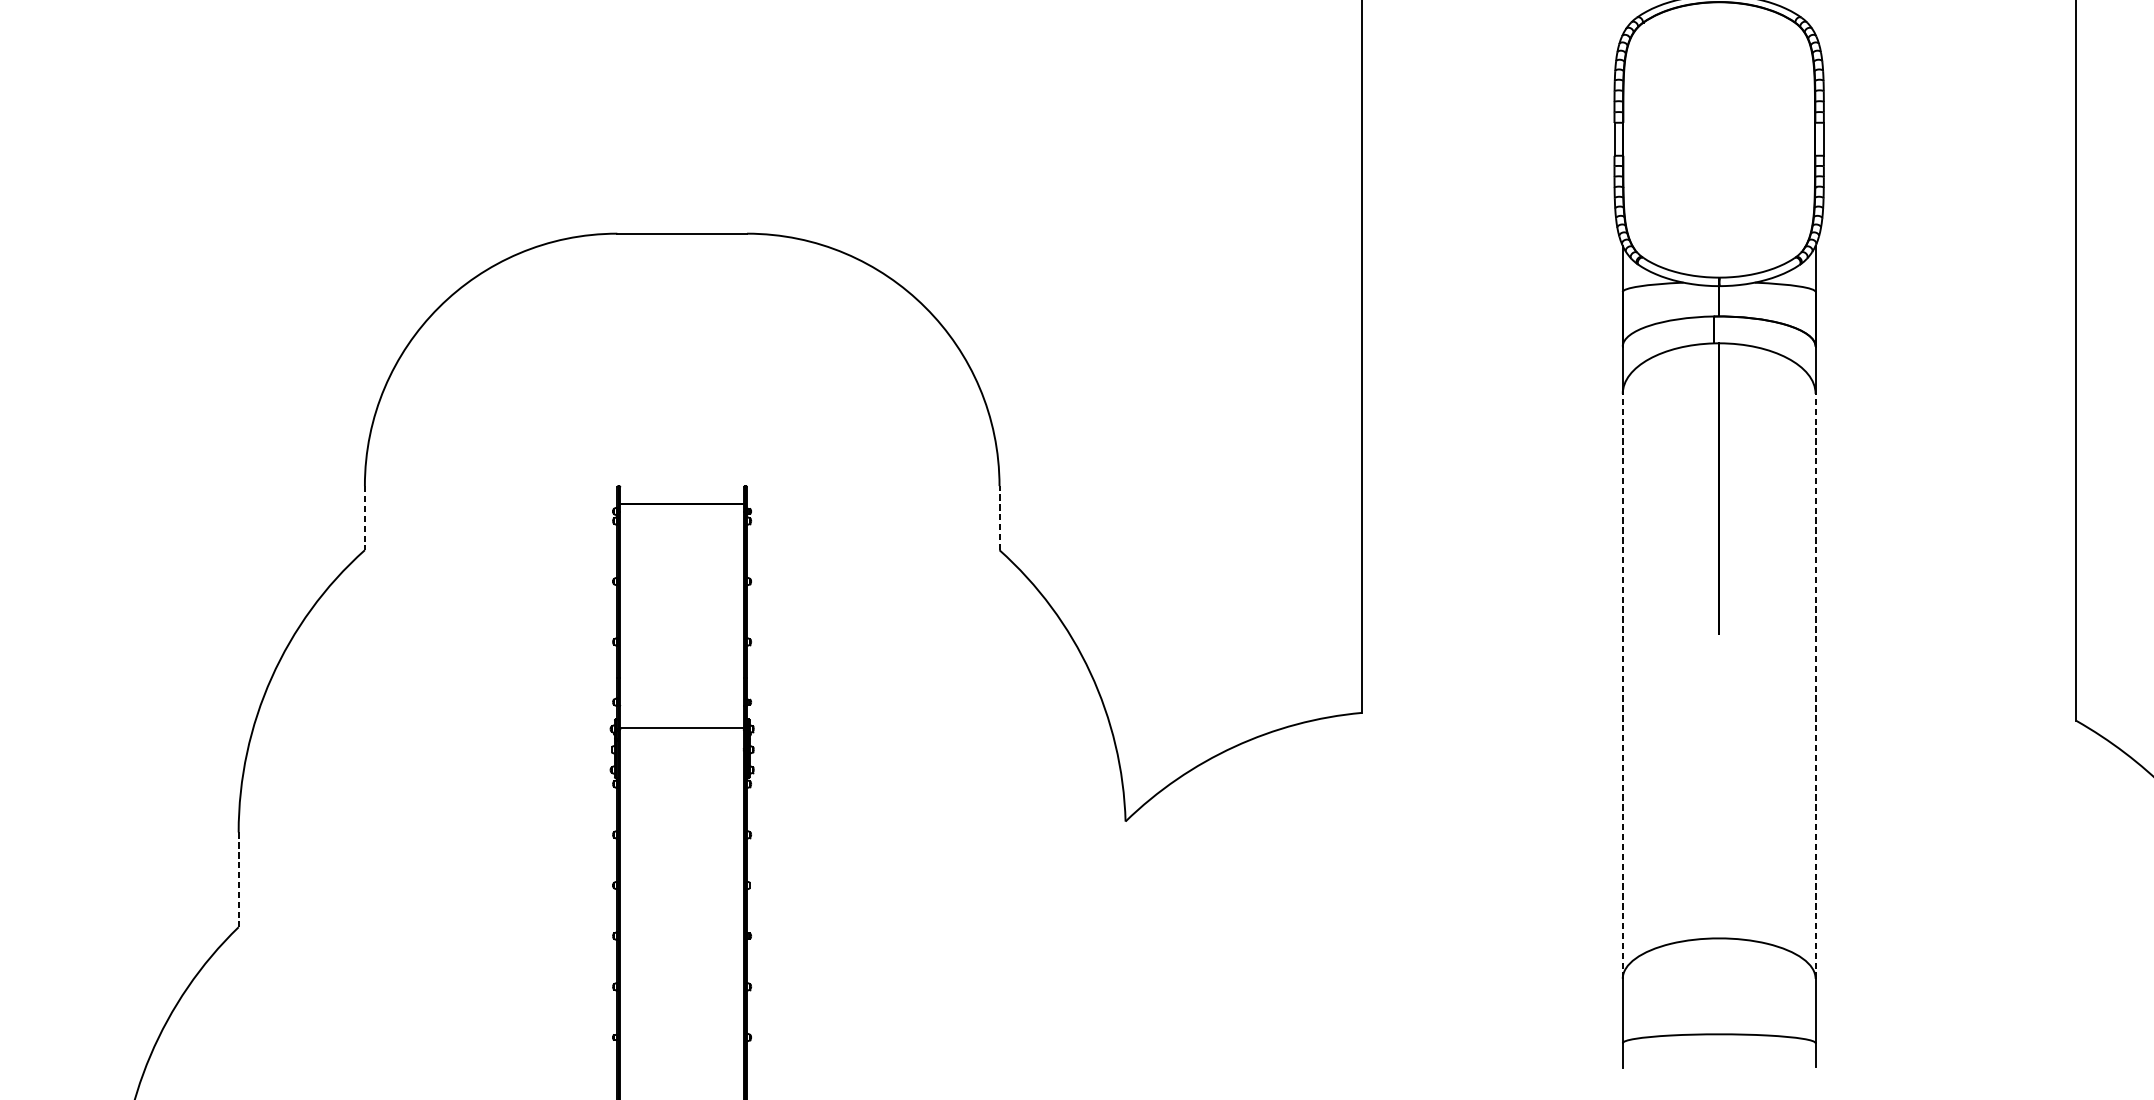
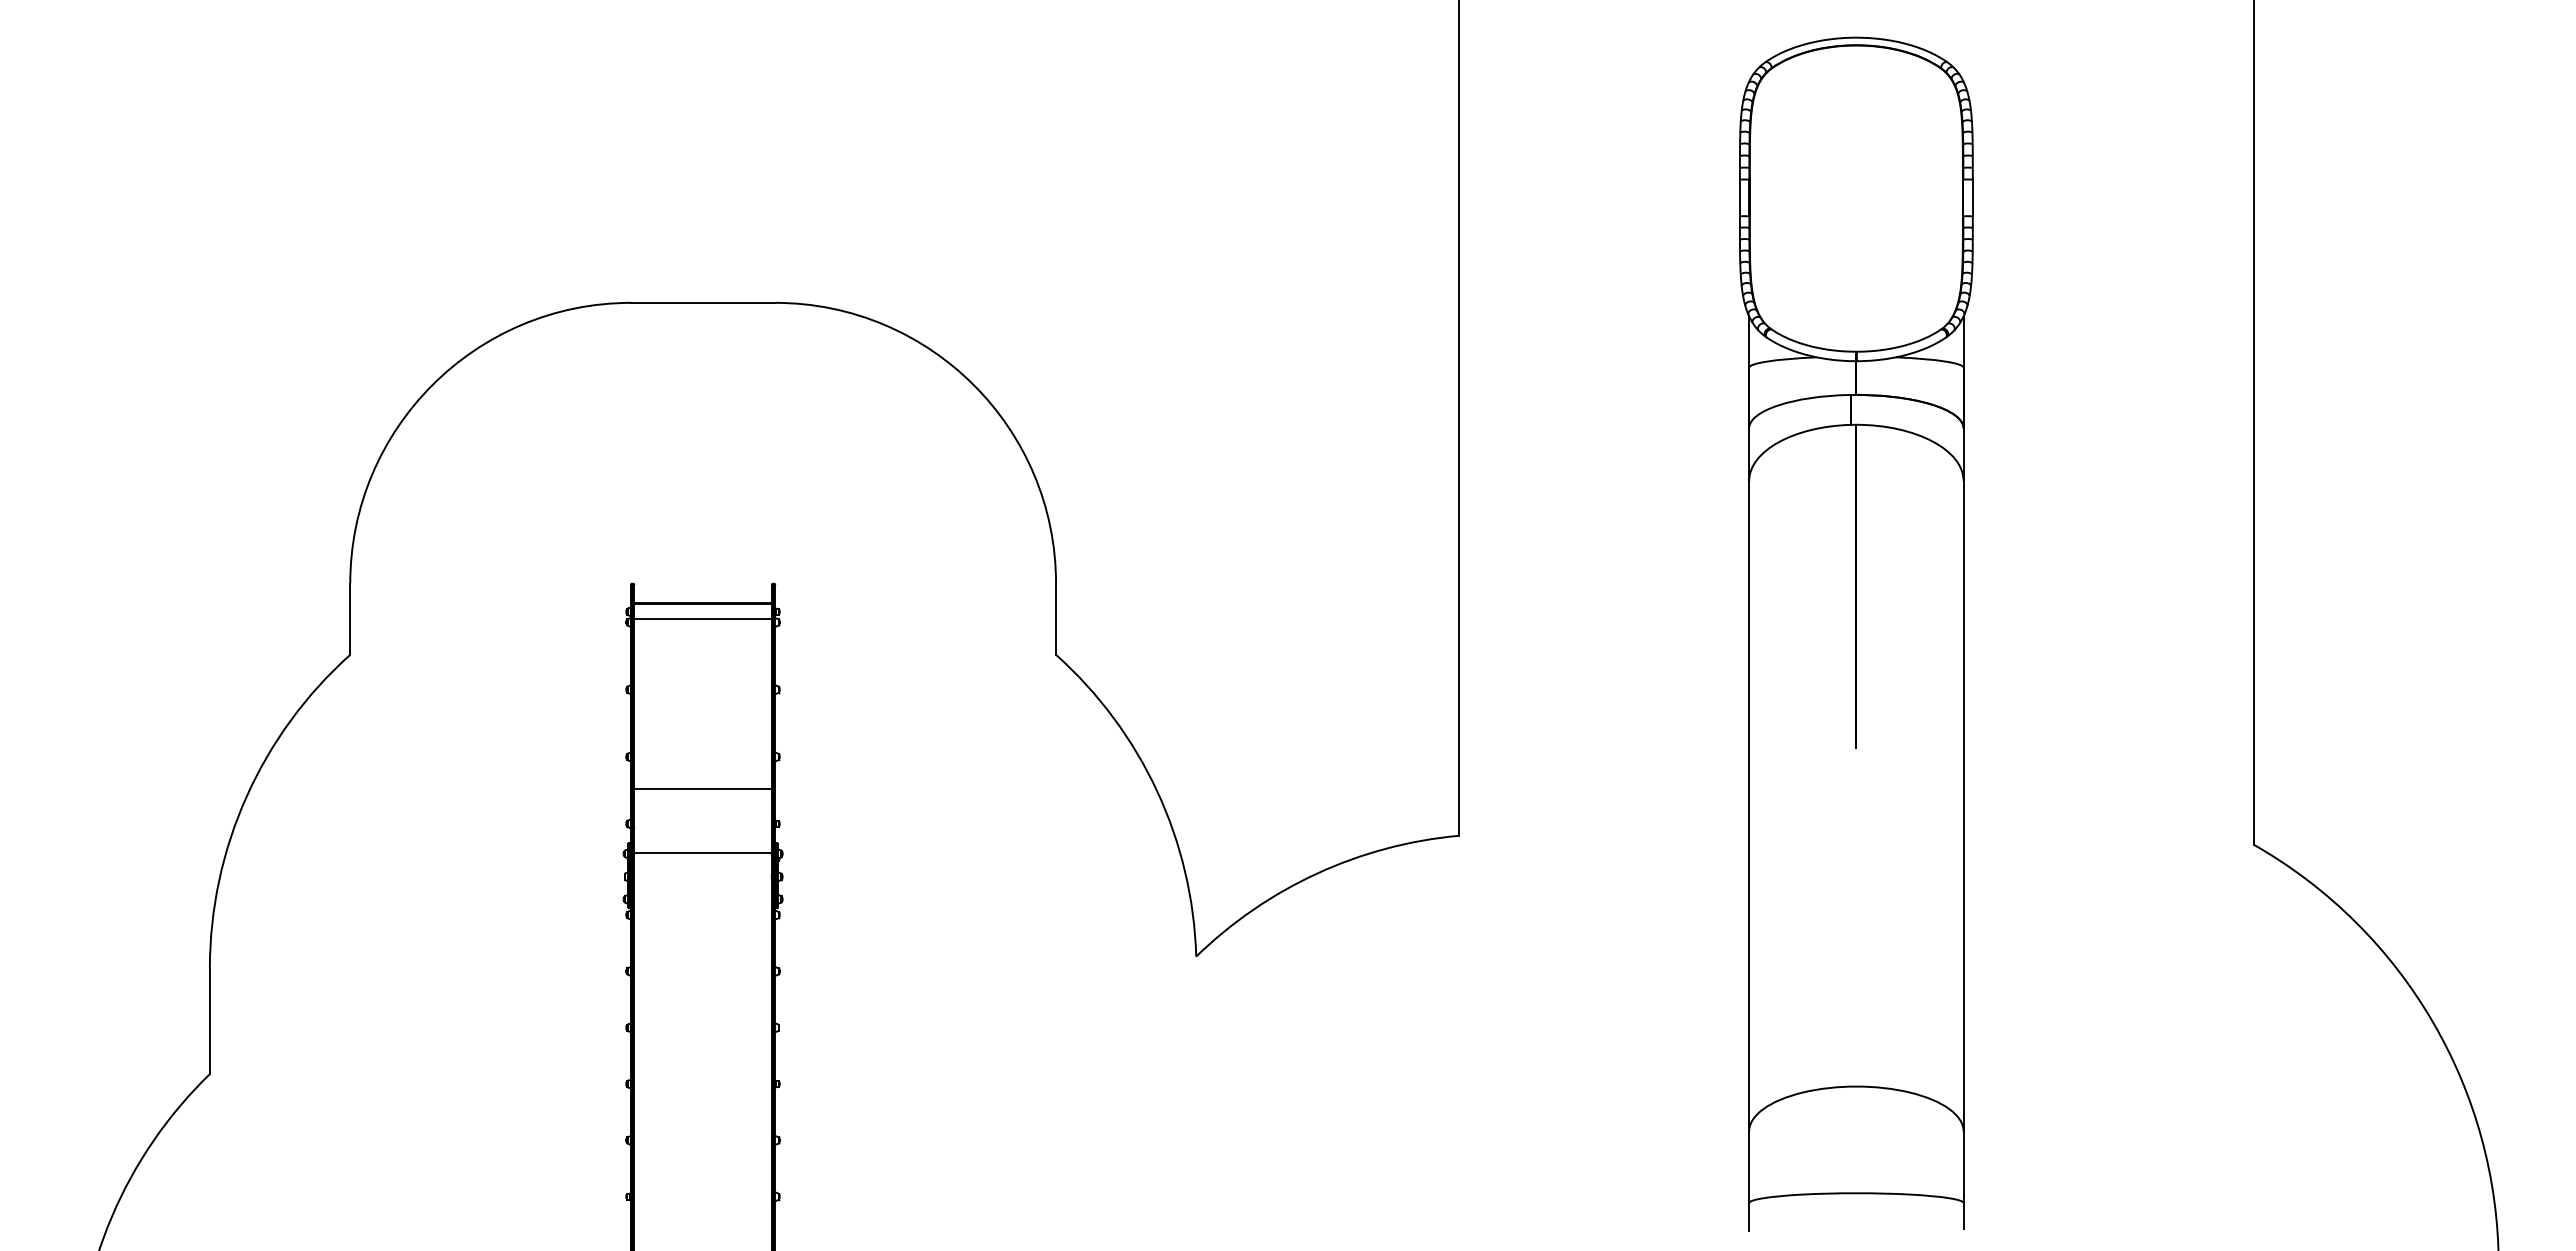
line: (681, 517) -> (702, 618), added
line: (365, 518) -> (350, 619), dashed -> solid
line: (999, 518) -> (1056, 619), dashed -> solid
line: (681, 670) -> (702, 788), added
line: (1623, 685) -> (1749, 805), dashed -> solid
line: (1815, 685) -> (1963, 805), dashed -> solid
line: (238, 879) -> (209, 1021), dashed -> solid

